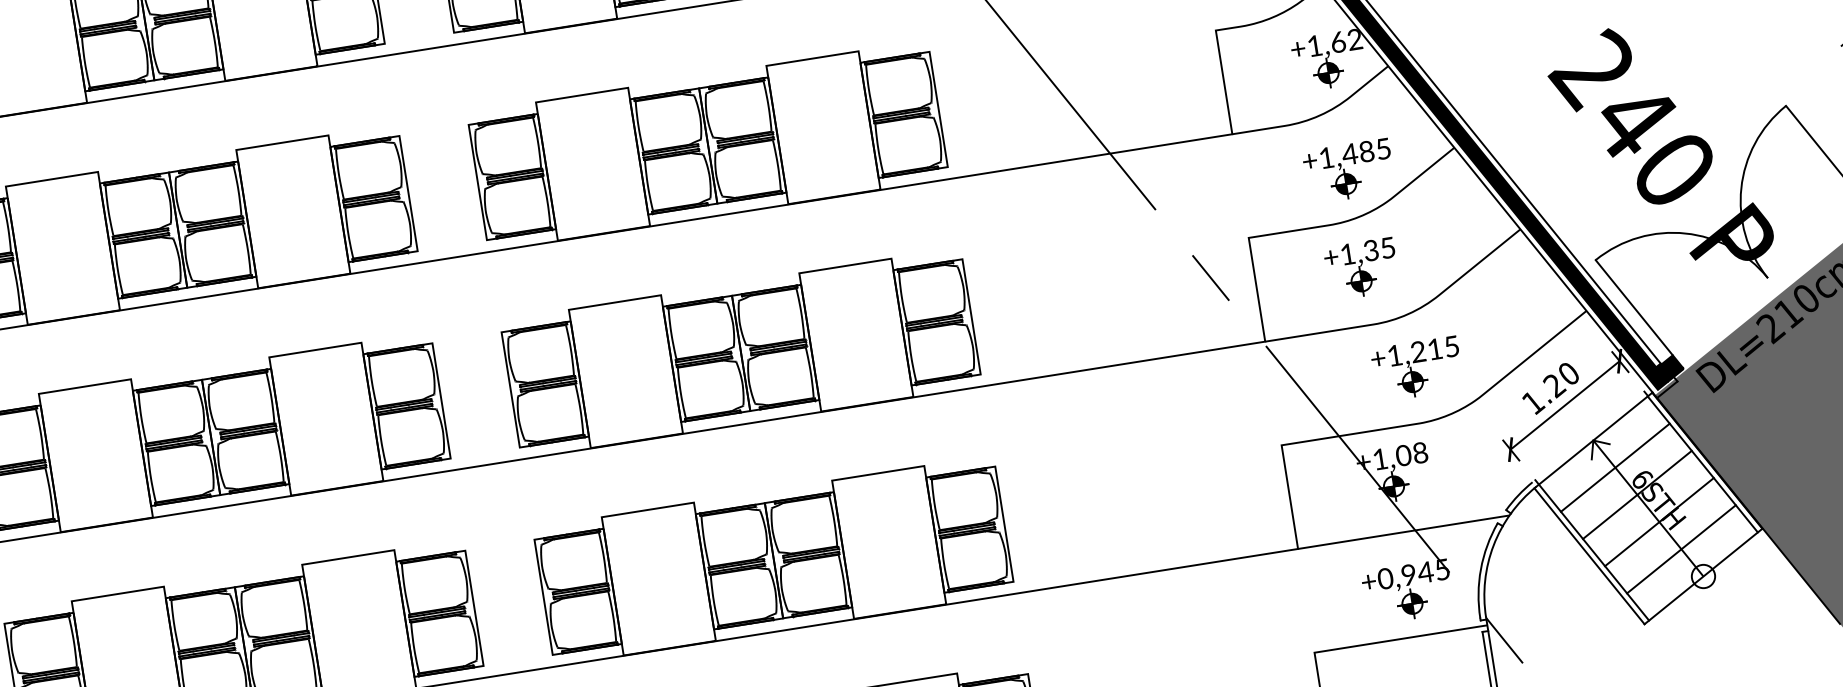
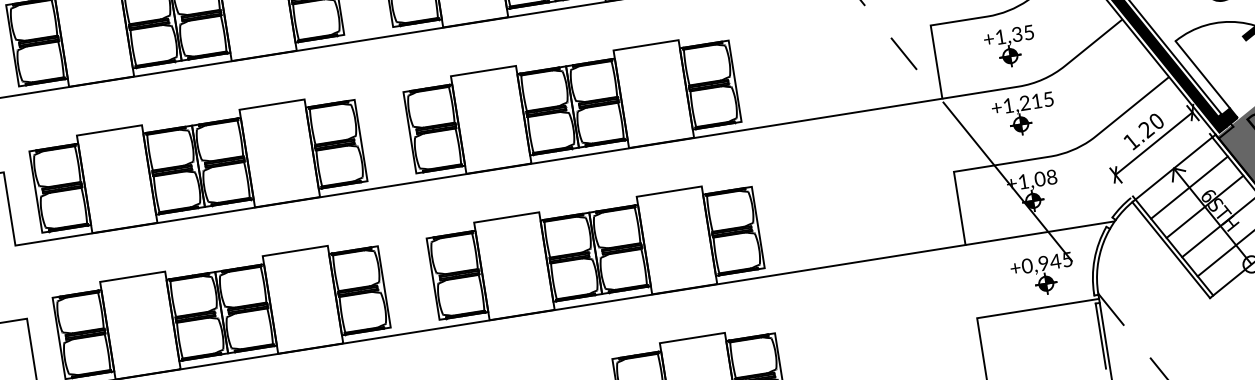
part: (1414, 366) -> (1022, 113), moved

